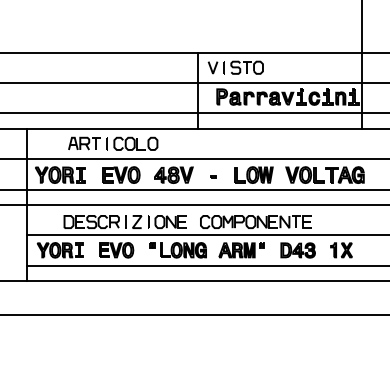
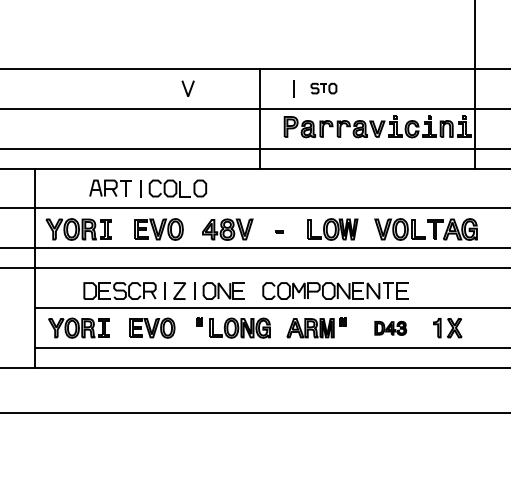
line: (211, 67) -> (186, 88), moved
part: (246, 67) -> (323, 88), size x0.6
part: (297, 250) -> (390, 328), size x0.7

